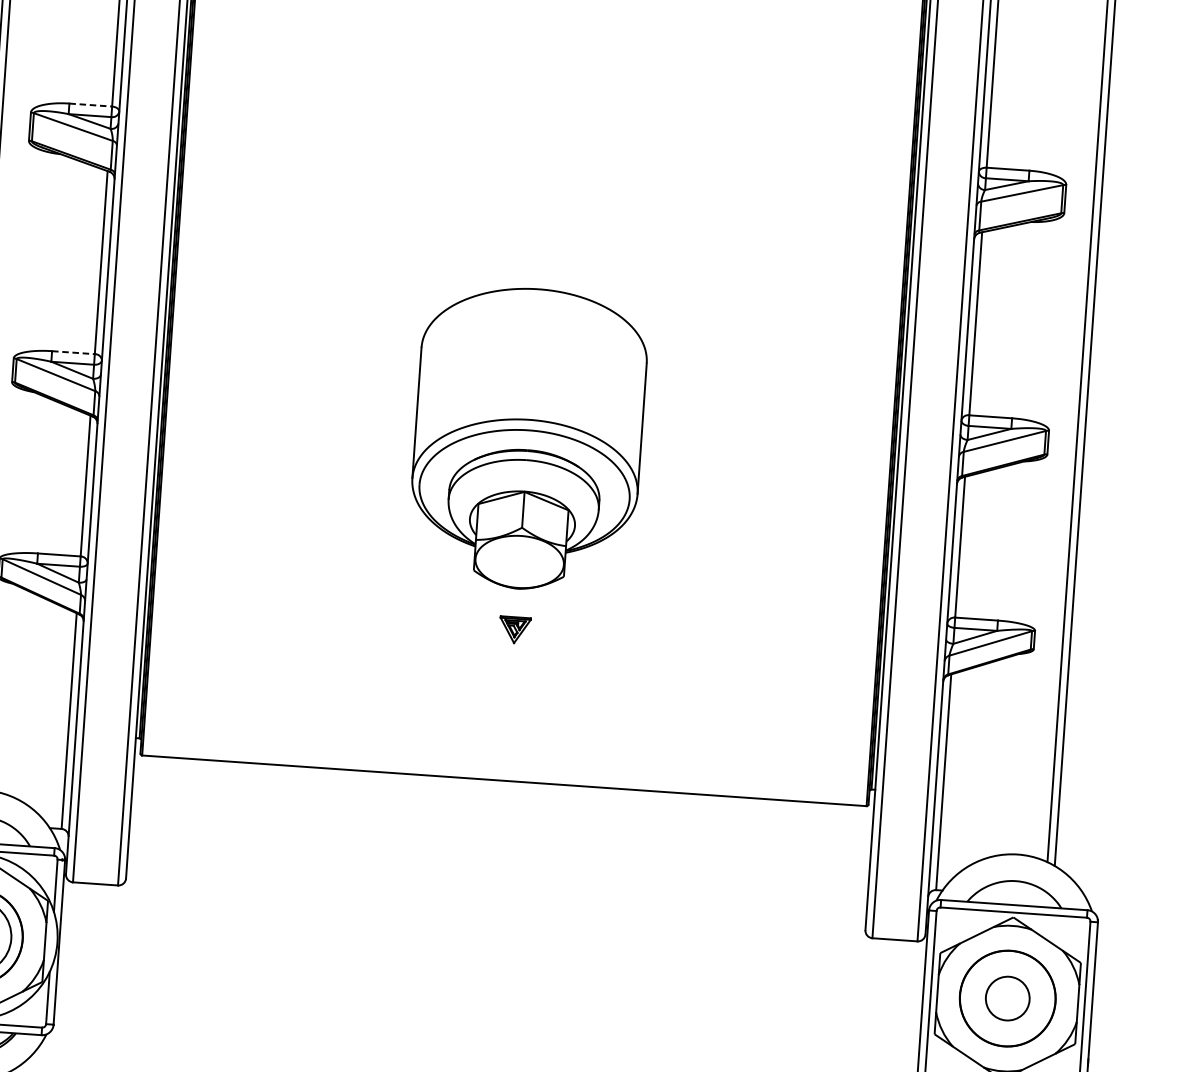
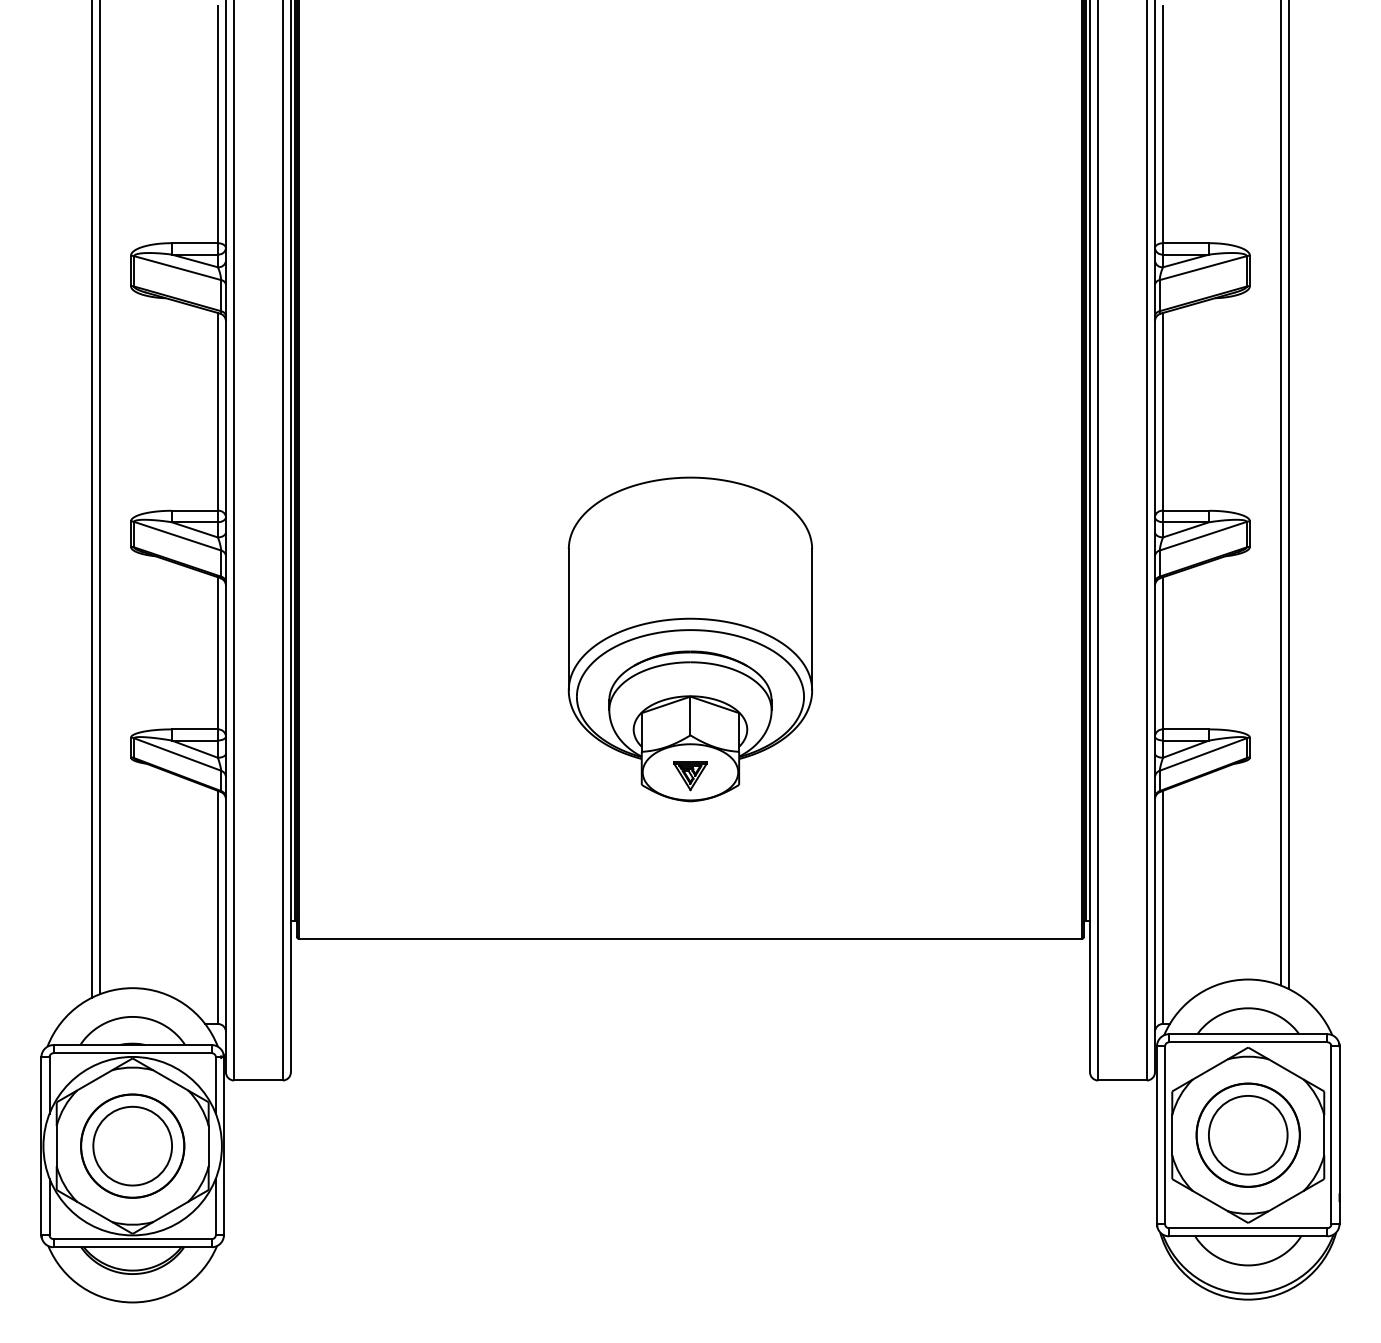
line: (91, 105) -> (195, 243), dashed -> solid
line: (74, 352) -> (195, 510), dashed -> solid
part: (527, 439) -> (689, 639), moved
circle: (1007, 997) -> (1247, 1134), size x1.67

